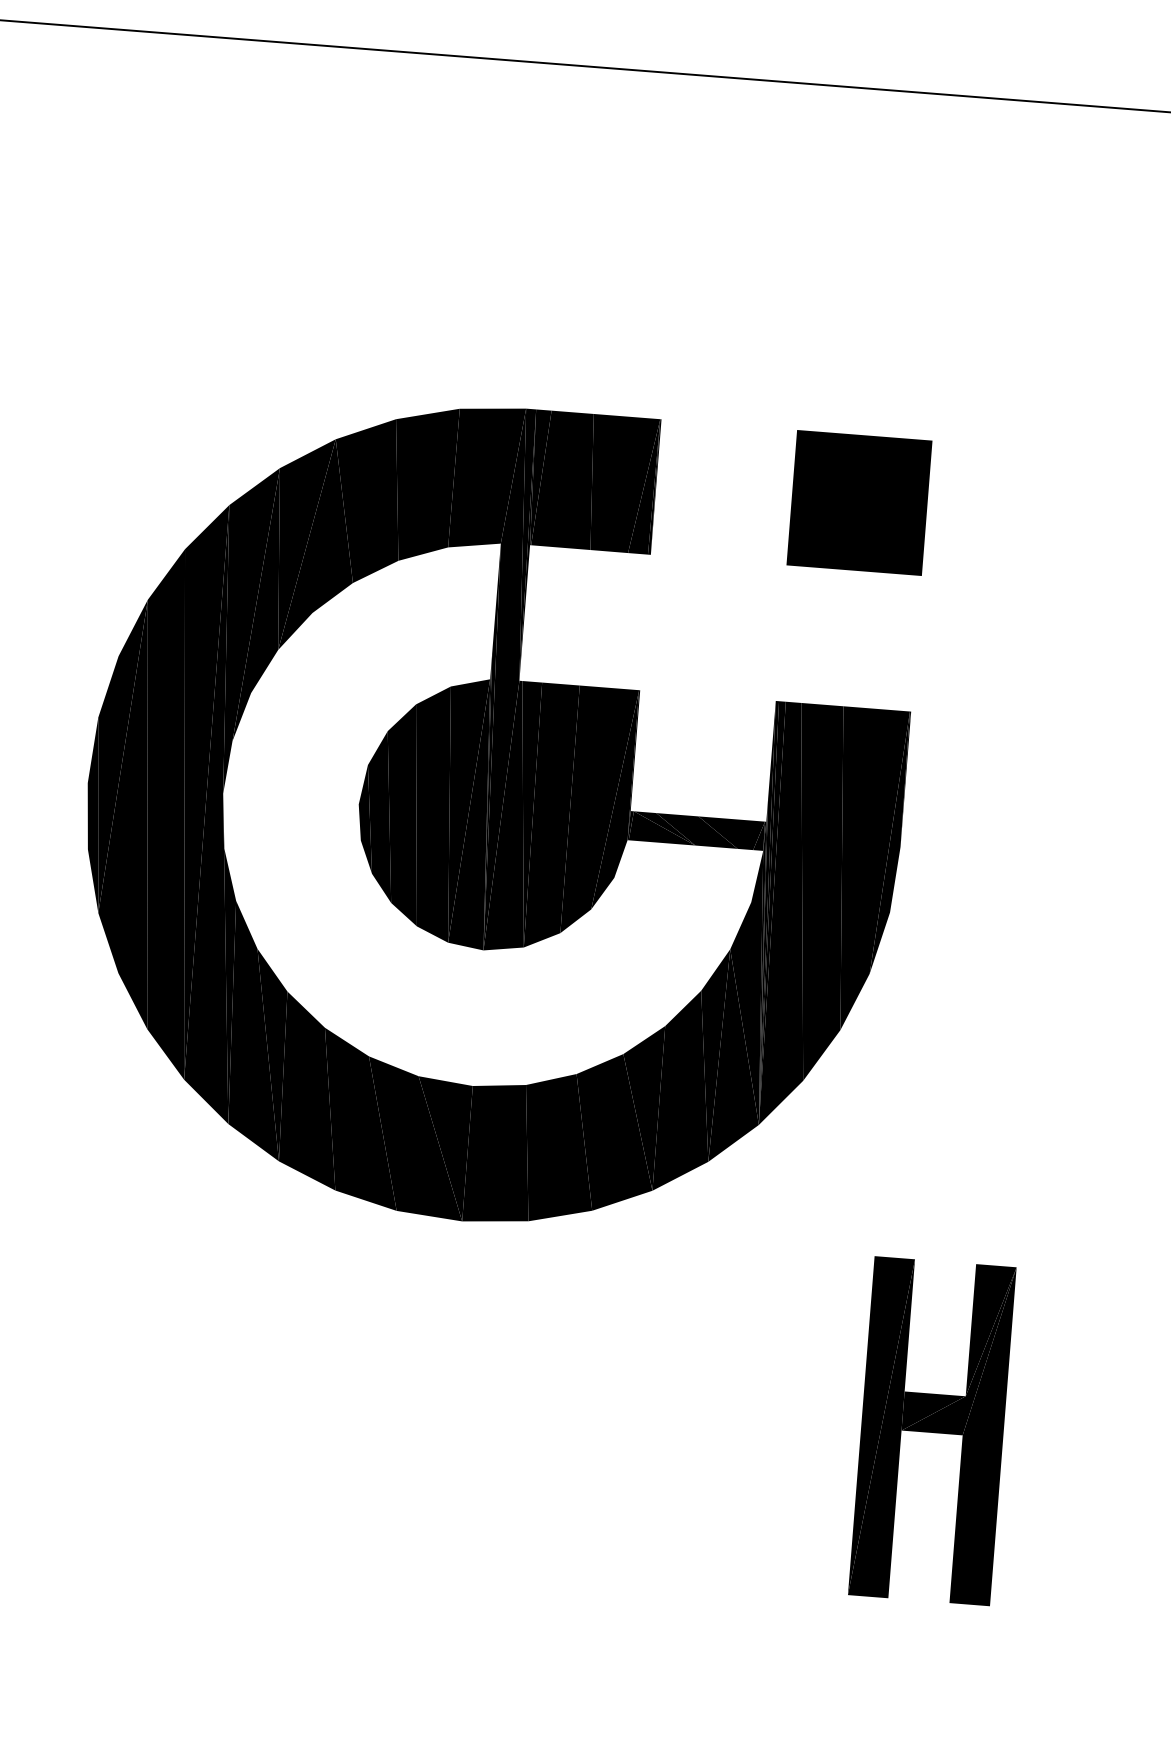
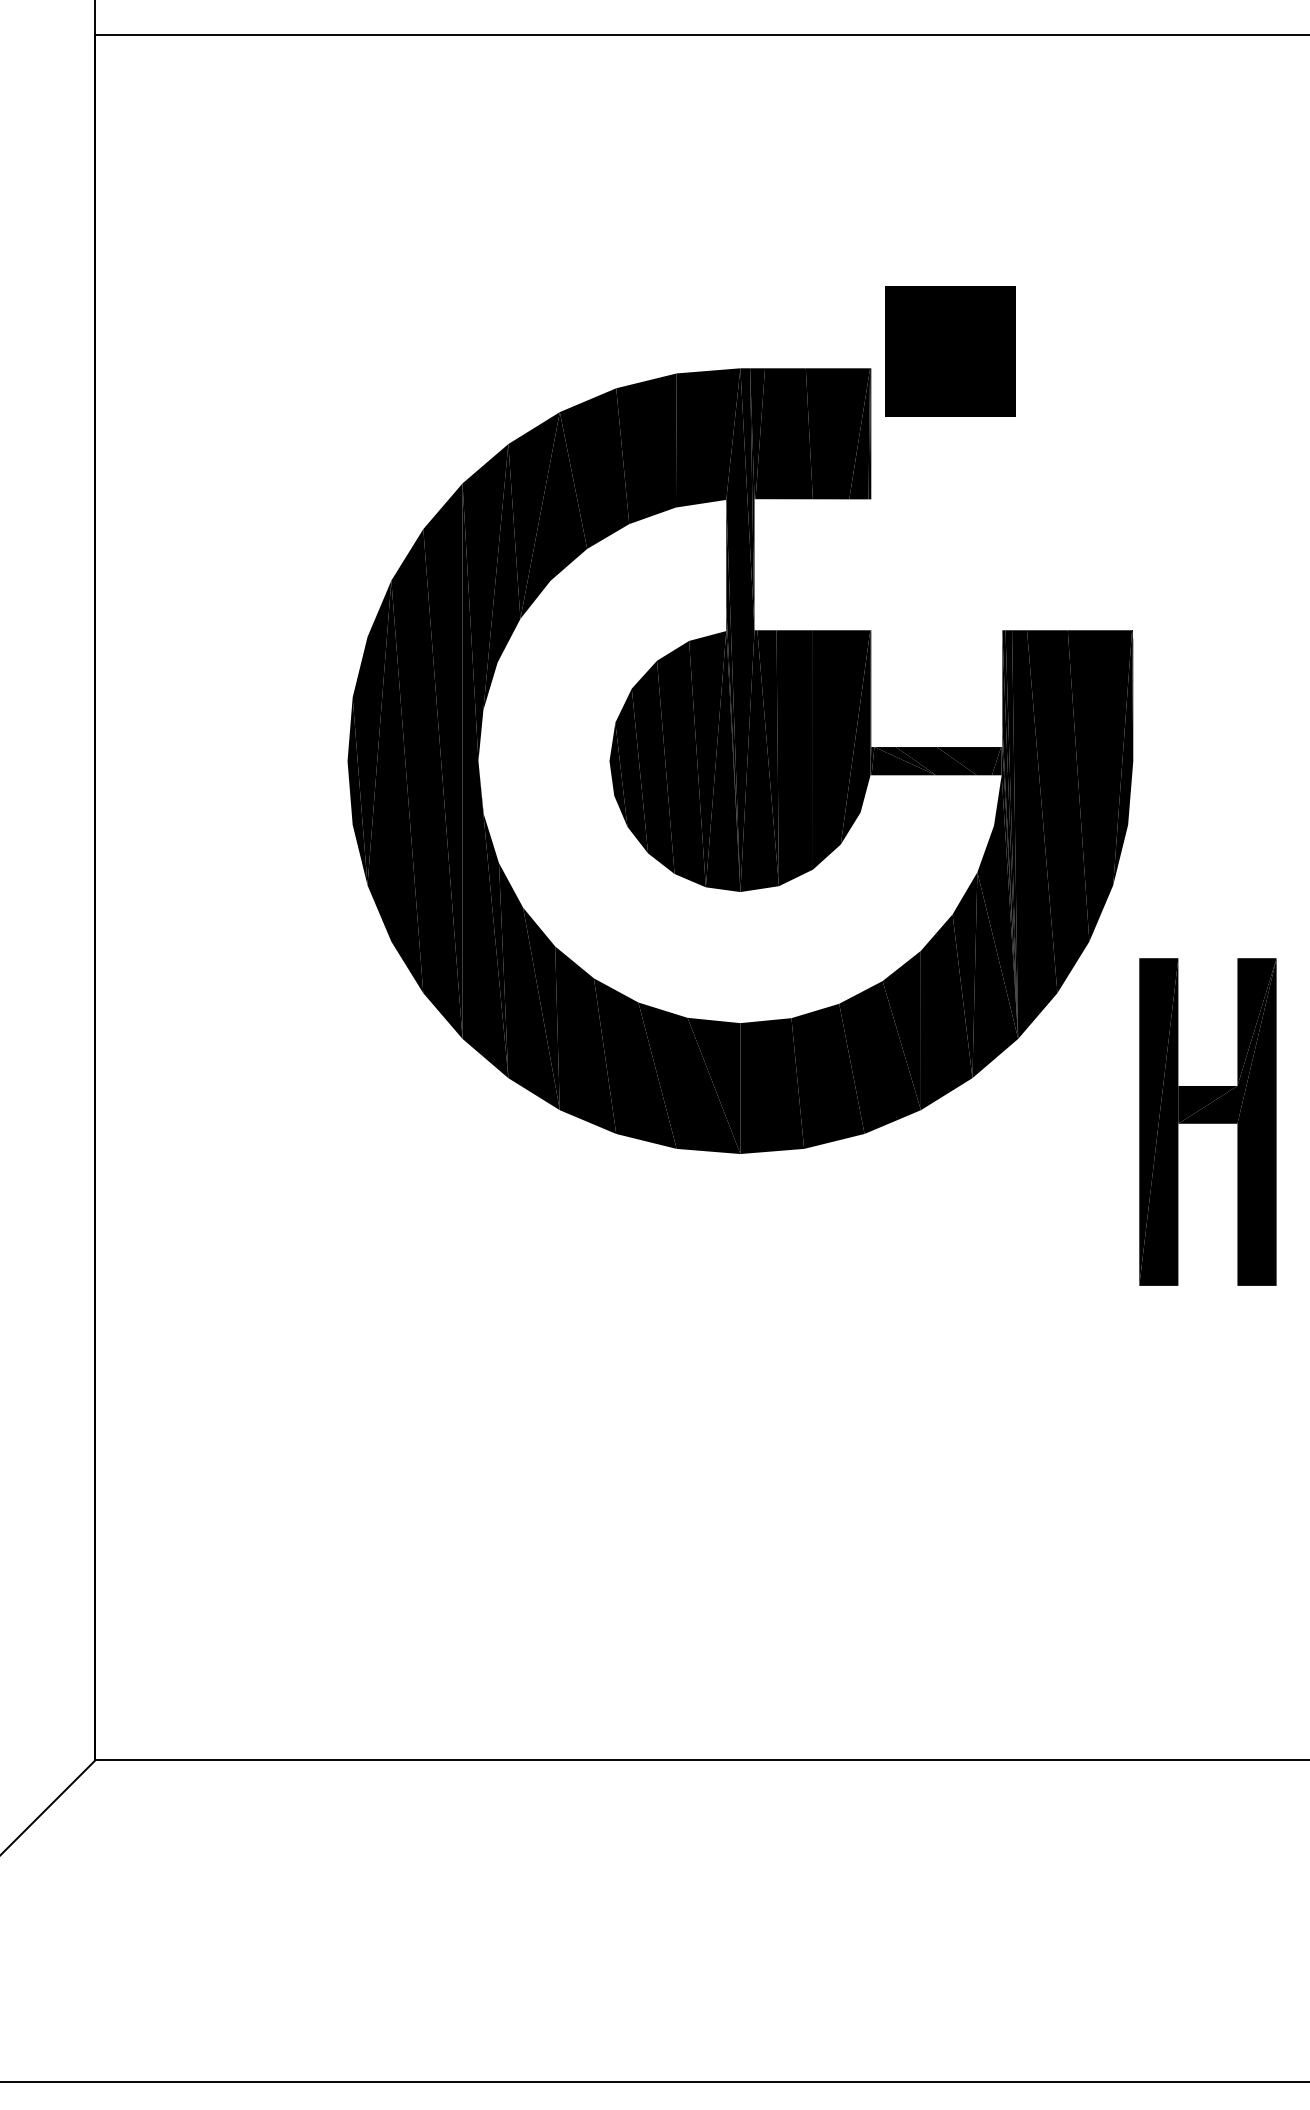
part: (859, 502) -> (950, 351), moved
part: (931, 1430) -> (1207, 1121), moved

